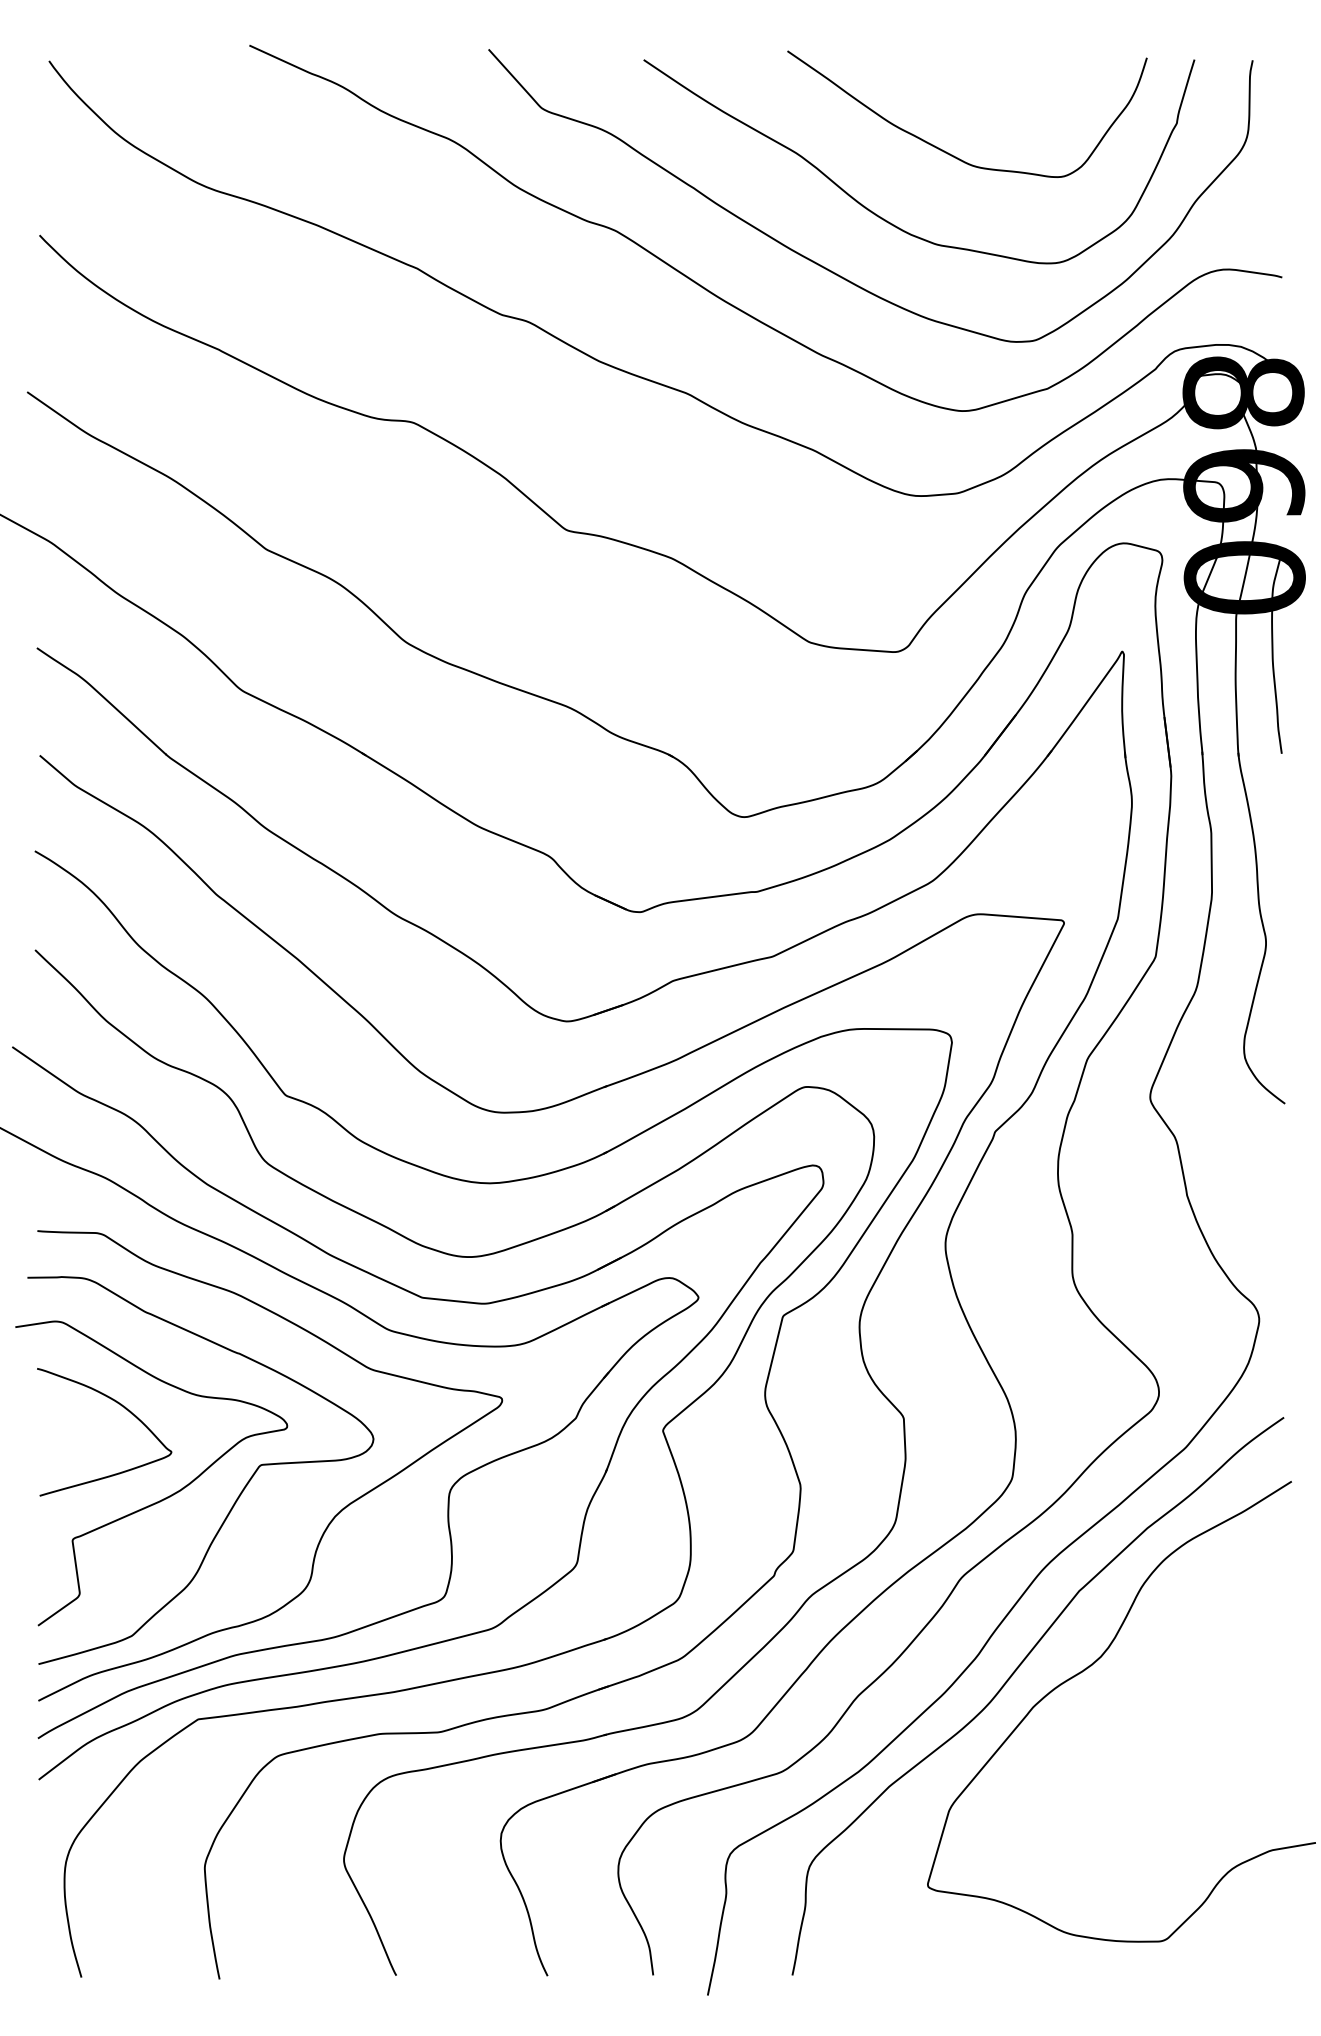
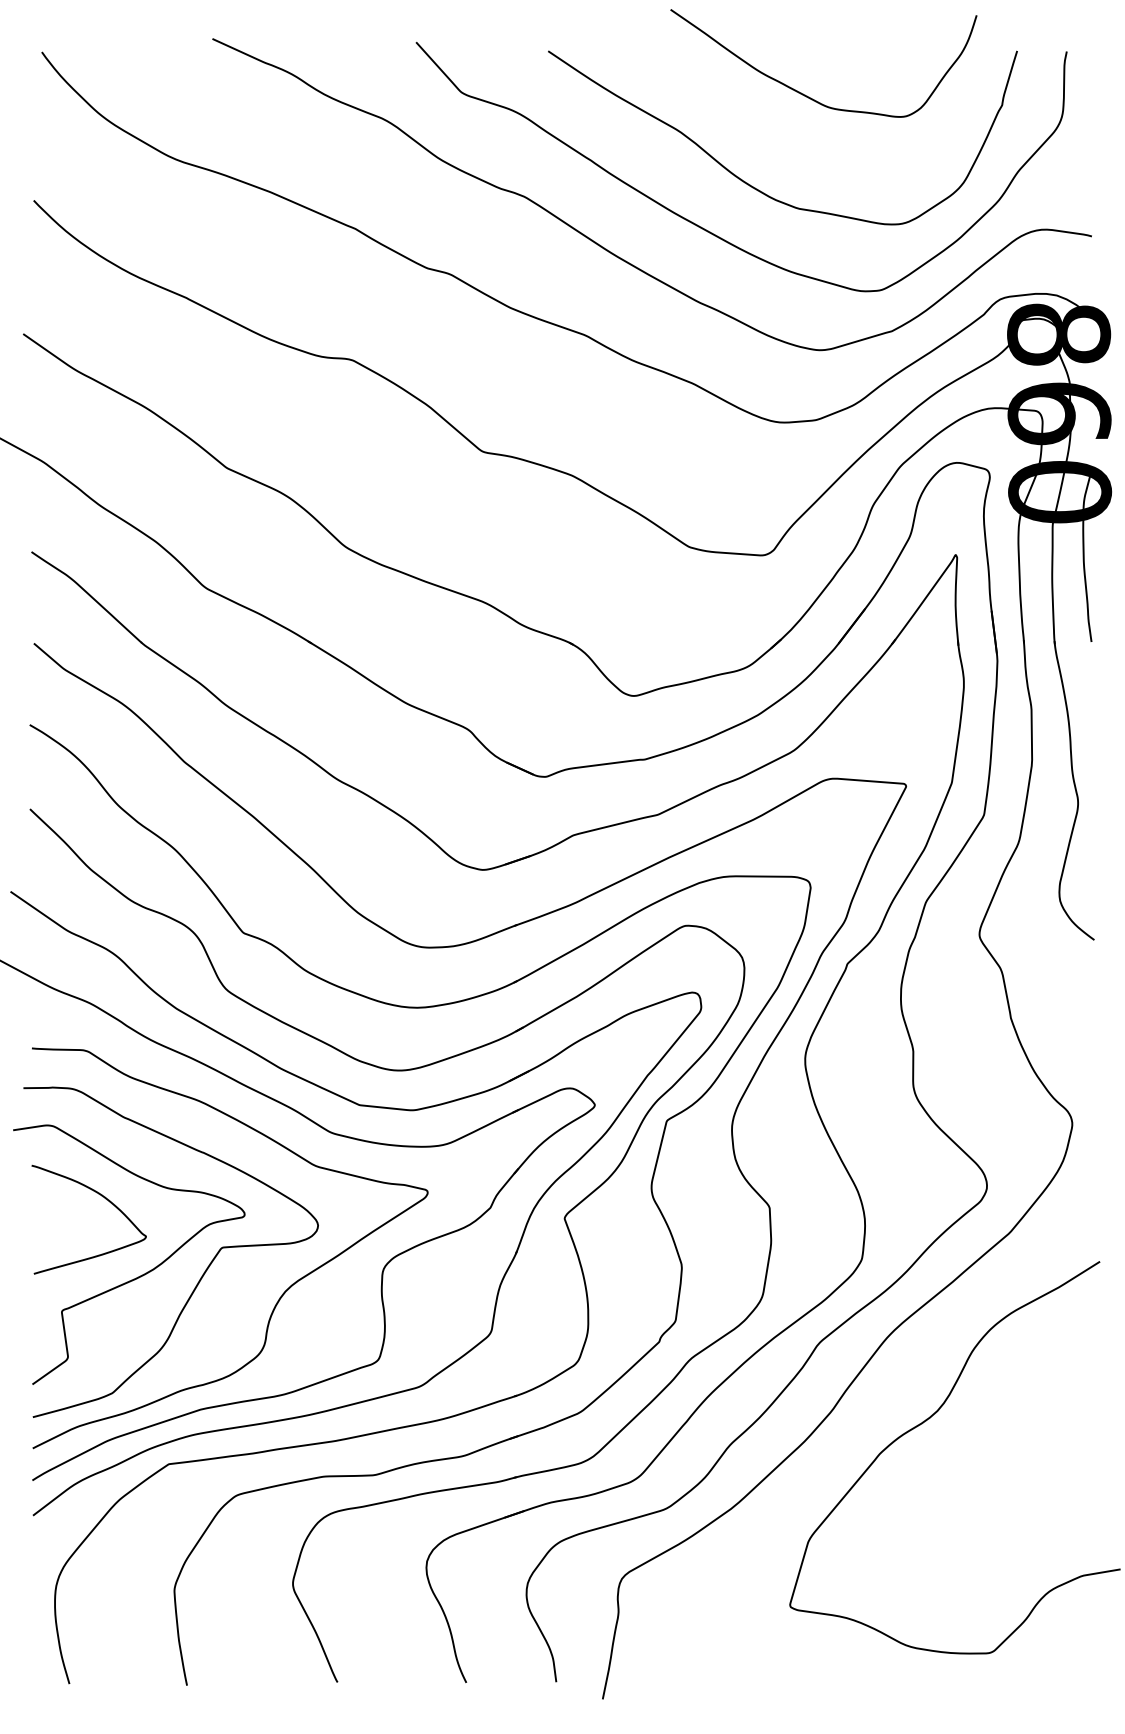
curve: (948, 152) -> (807, 95), moved
curve: (1012, 1676) -> (862, 1427), removed

